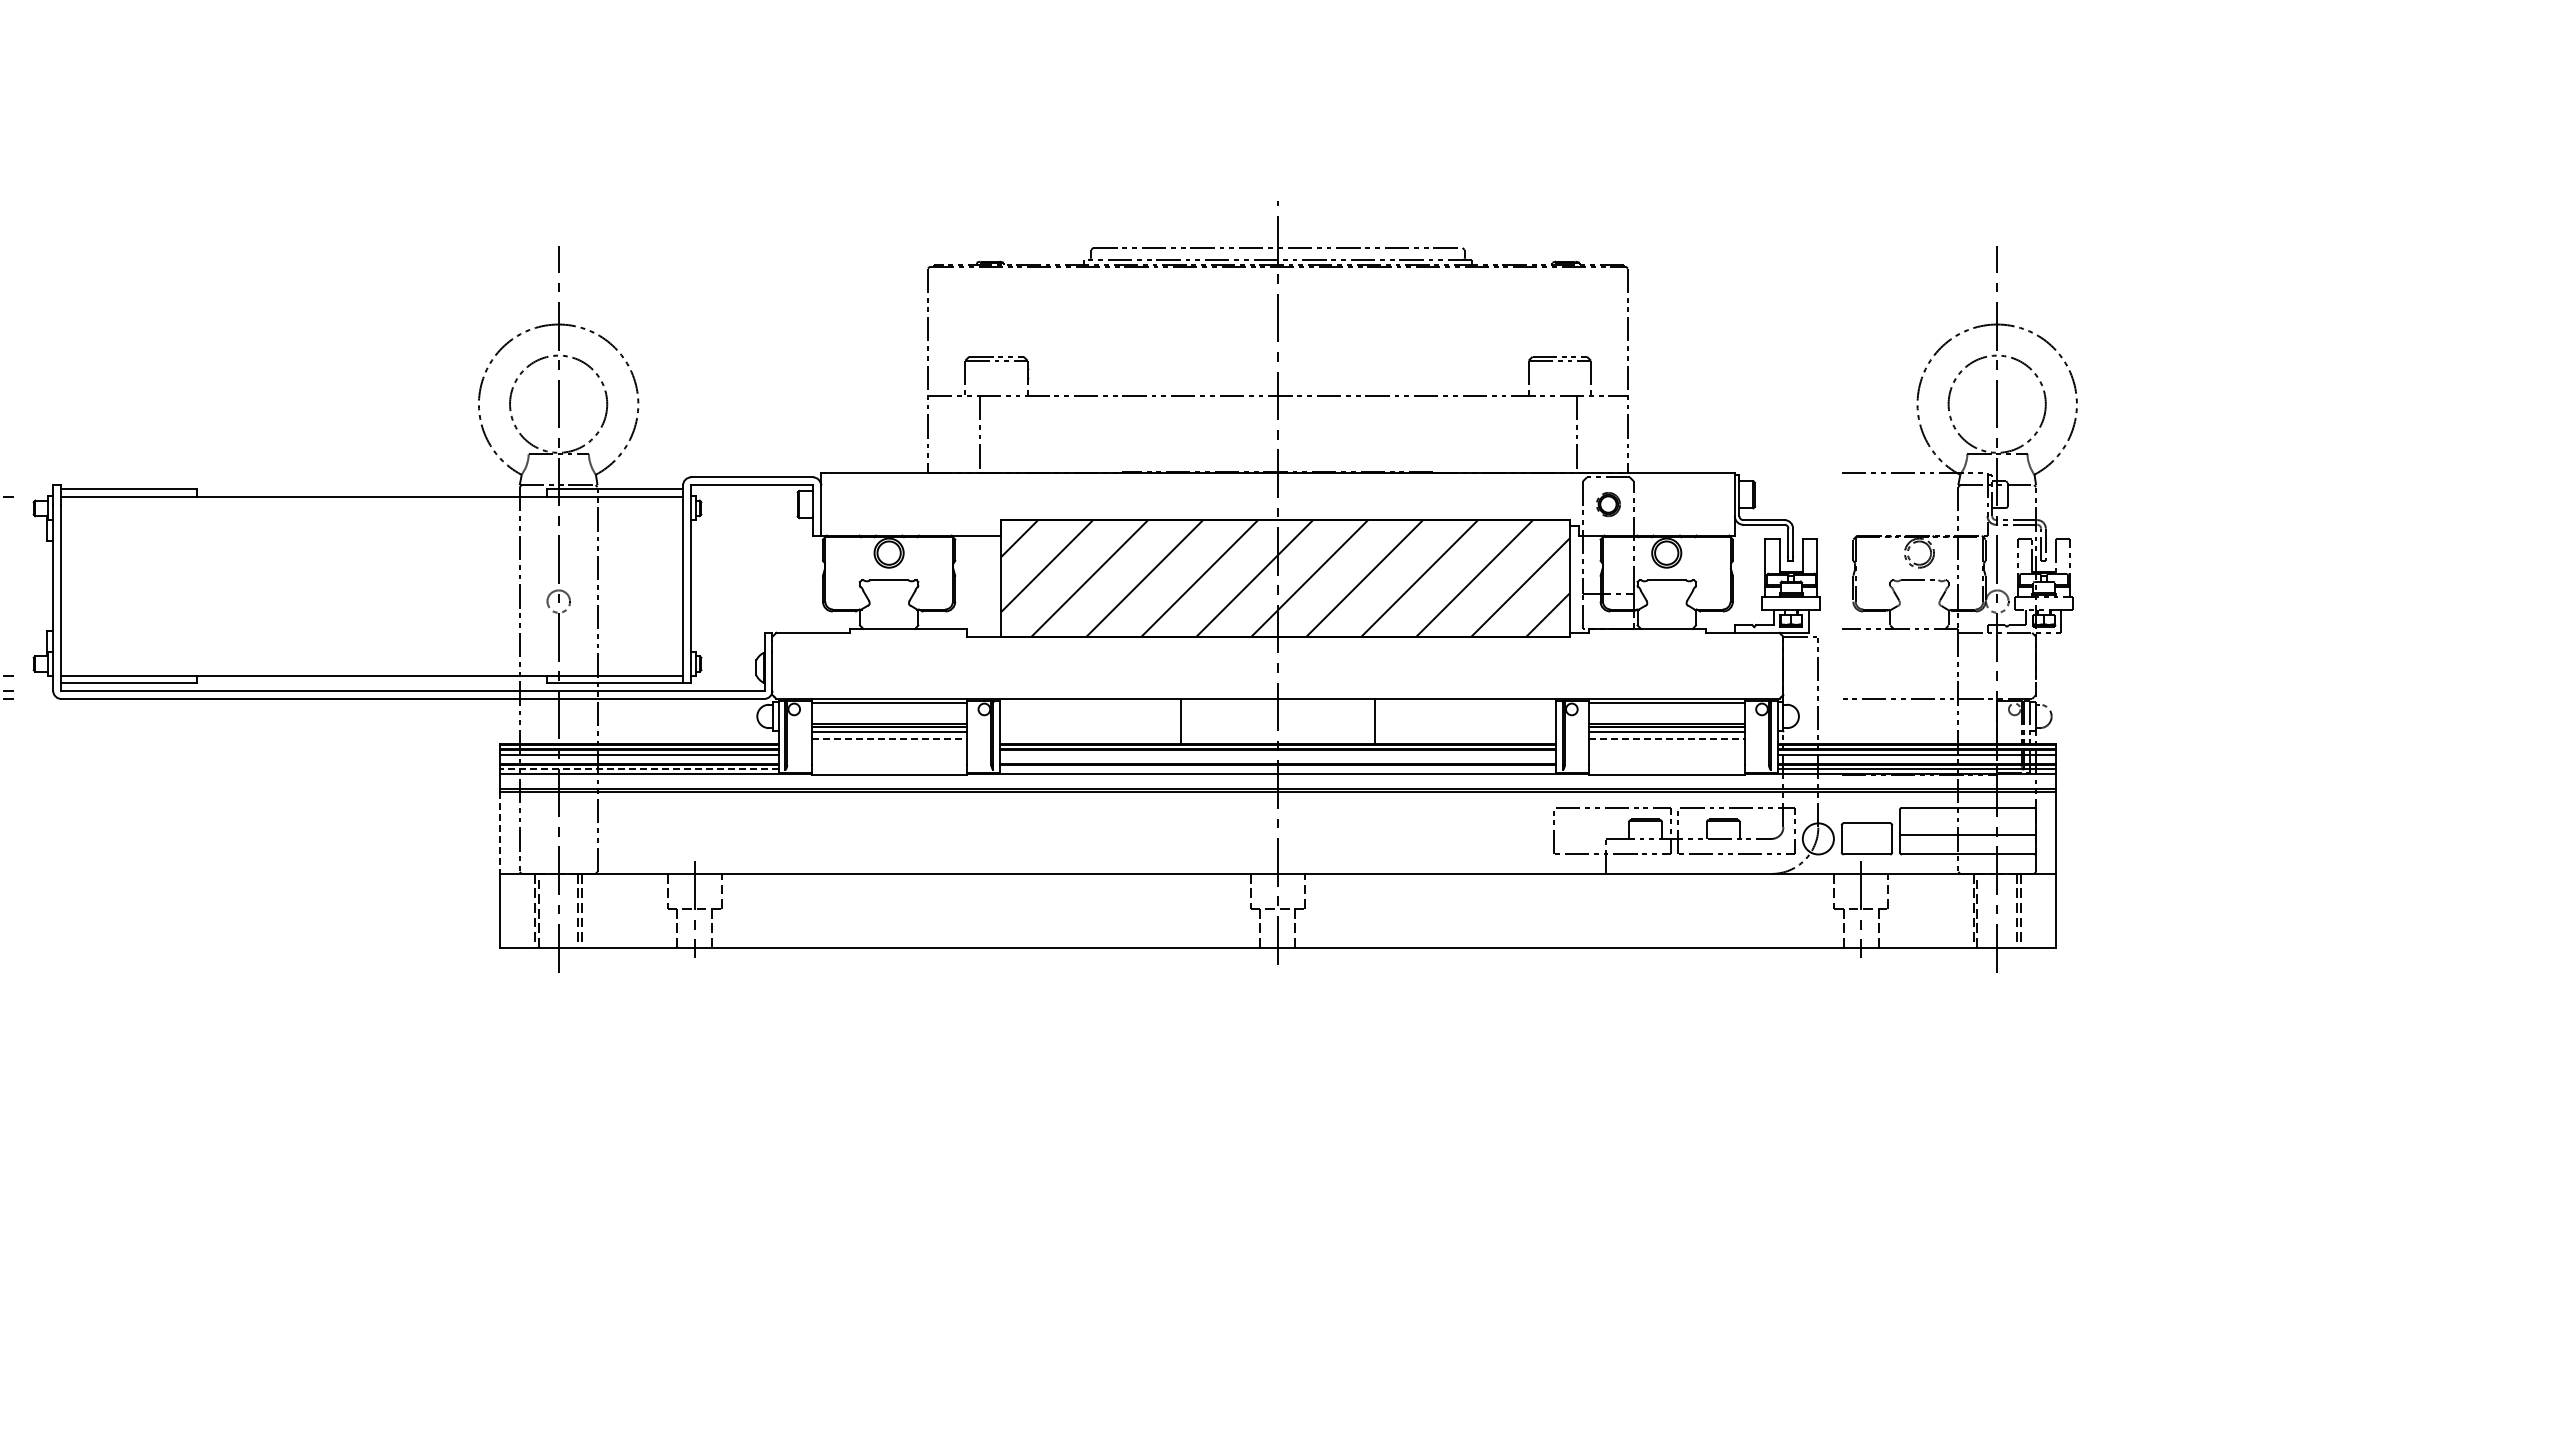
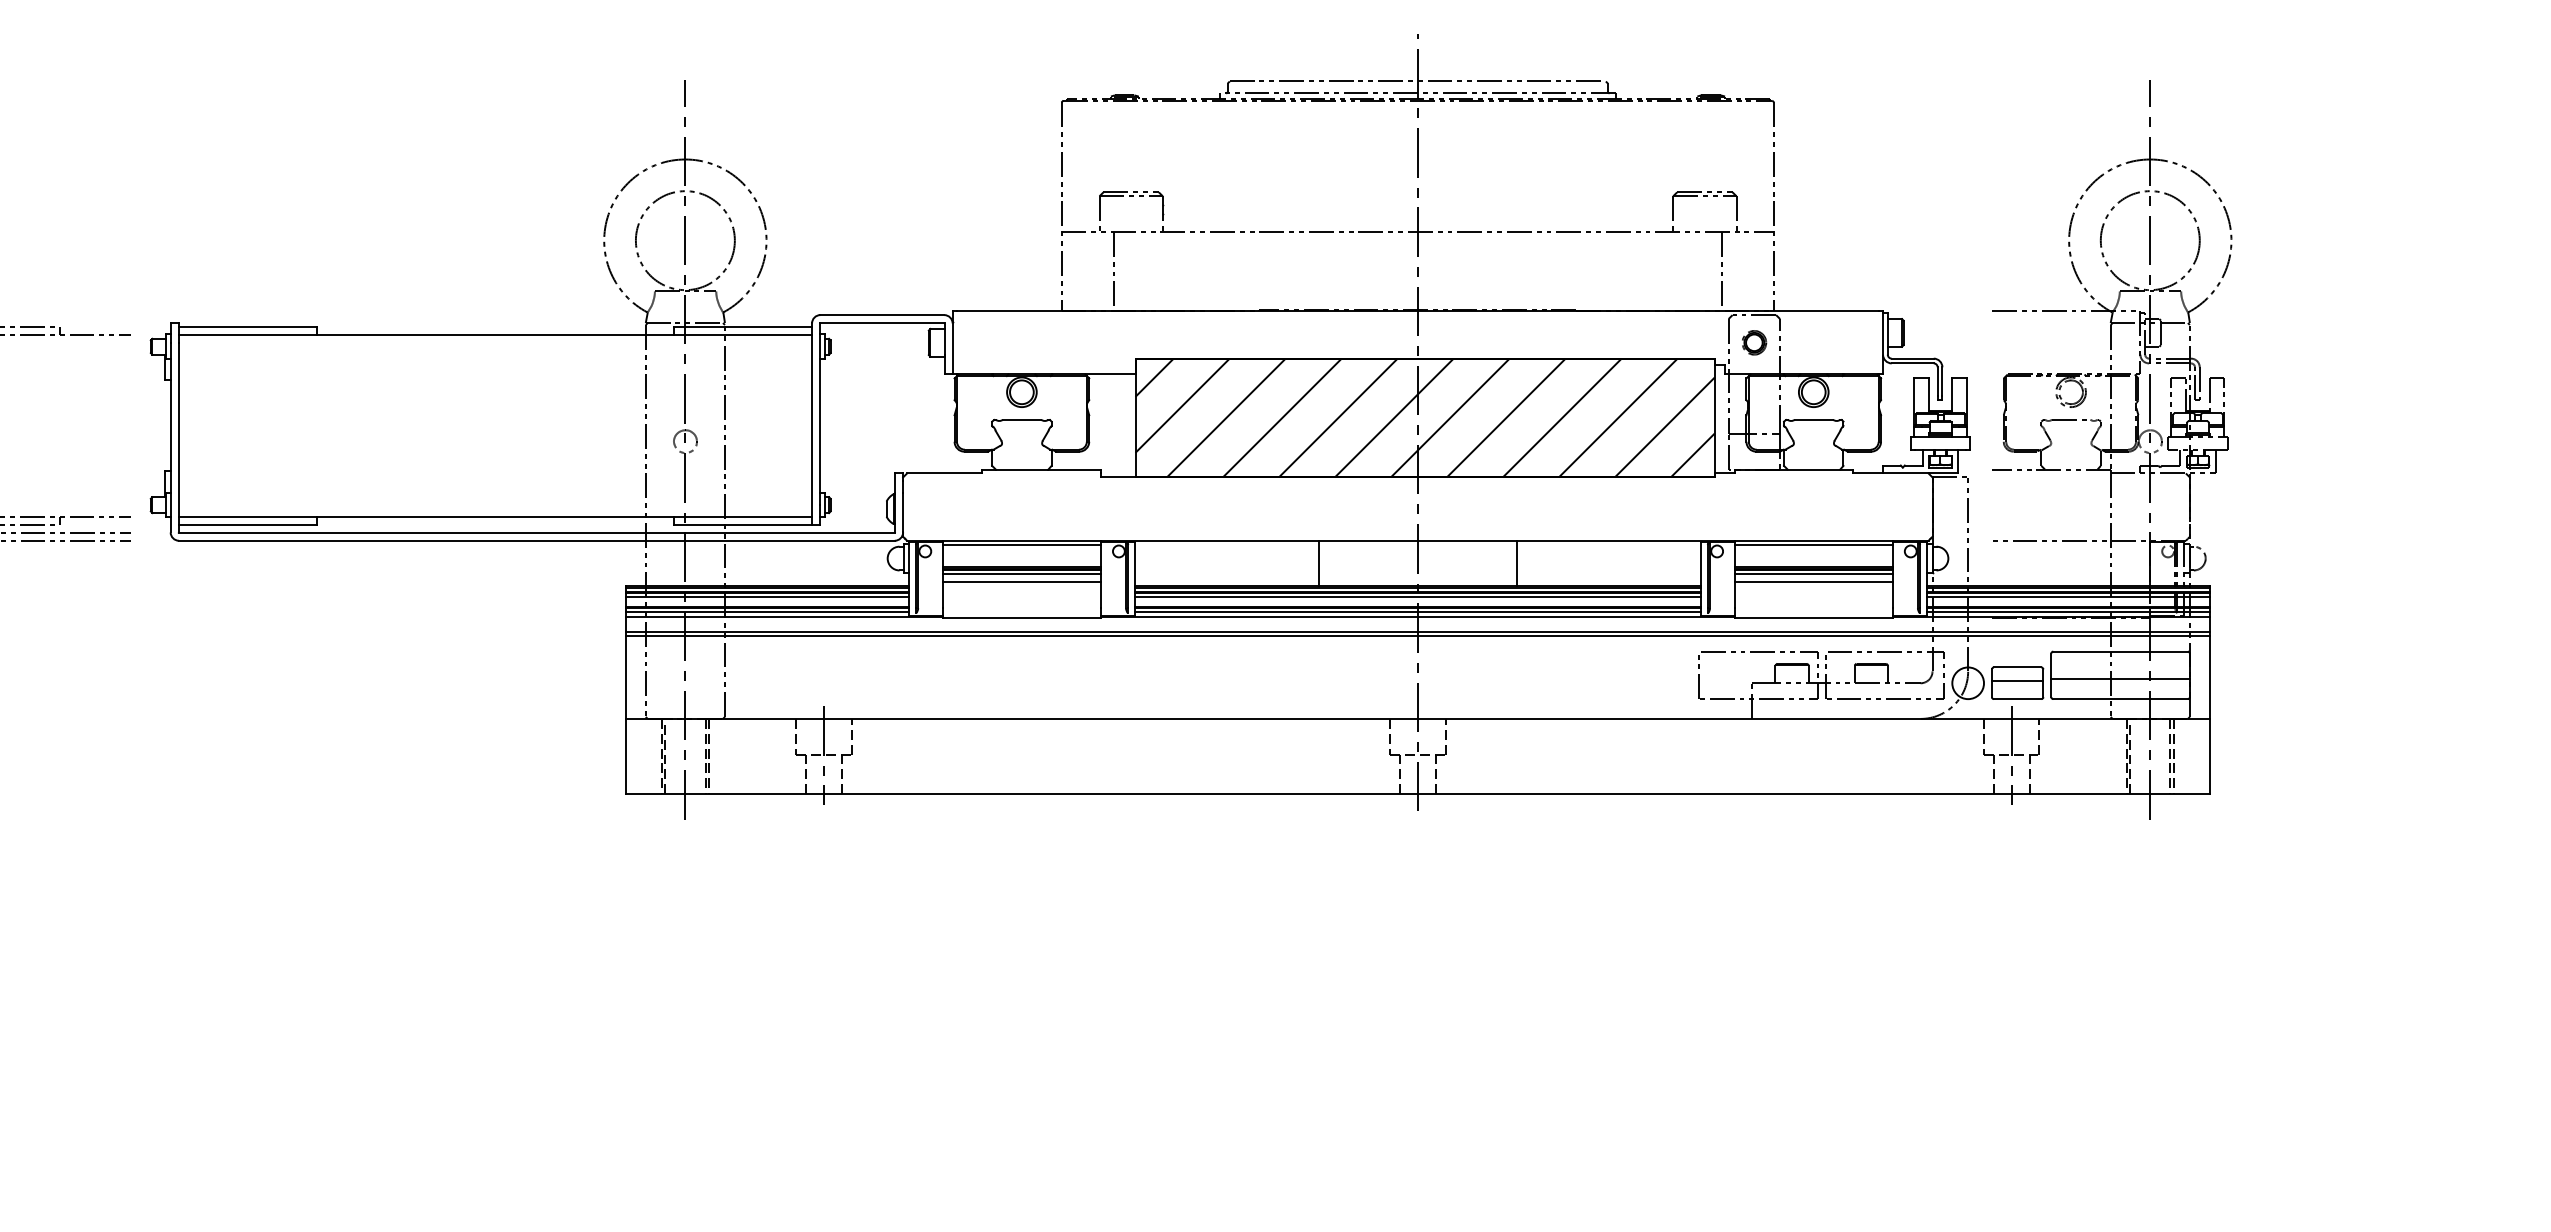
line: (889, 739) -> (1022, 582), dashed -> solid
line: (1666, 739) -> (1813, 582), dashed -> solid
line: (1277, 754) -> (1417, 597), added
line: (639, 769) -> (767, 612), dashed -> solid
line: (1277, 769) -> (1417, 612), added
line: (500, 833) -> (626, 677), dashed -> solid
line: (1866, 836) -> (2017, 680), added

